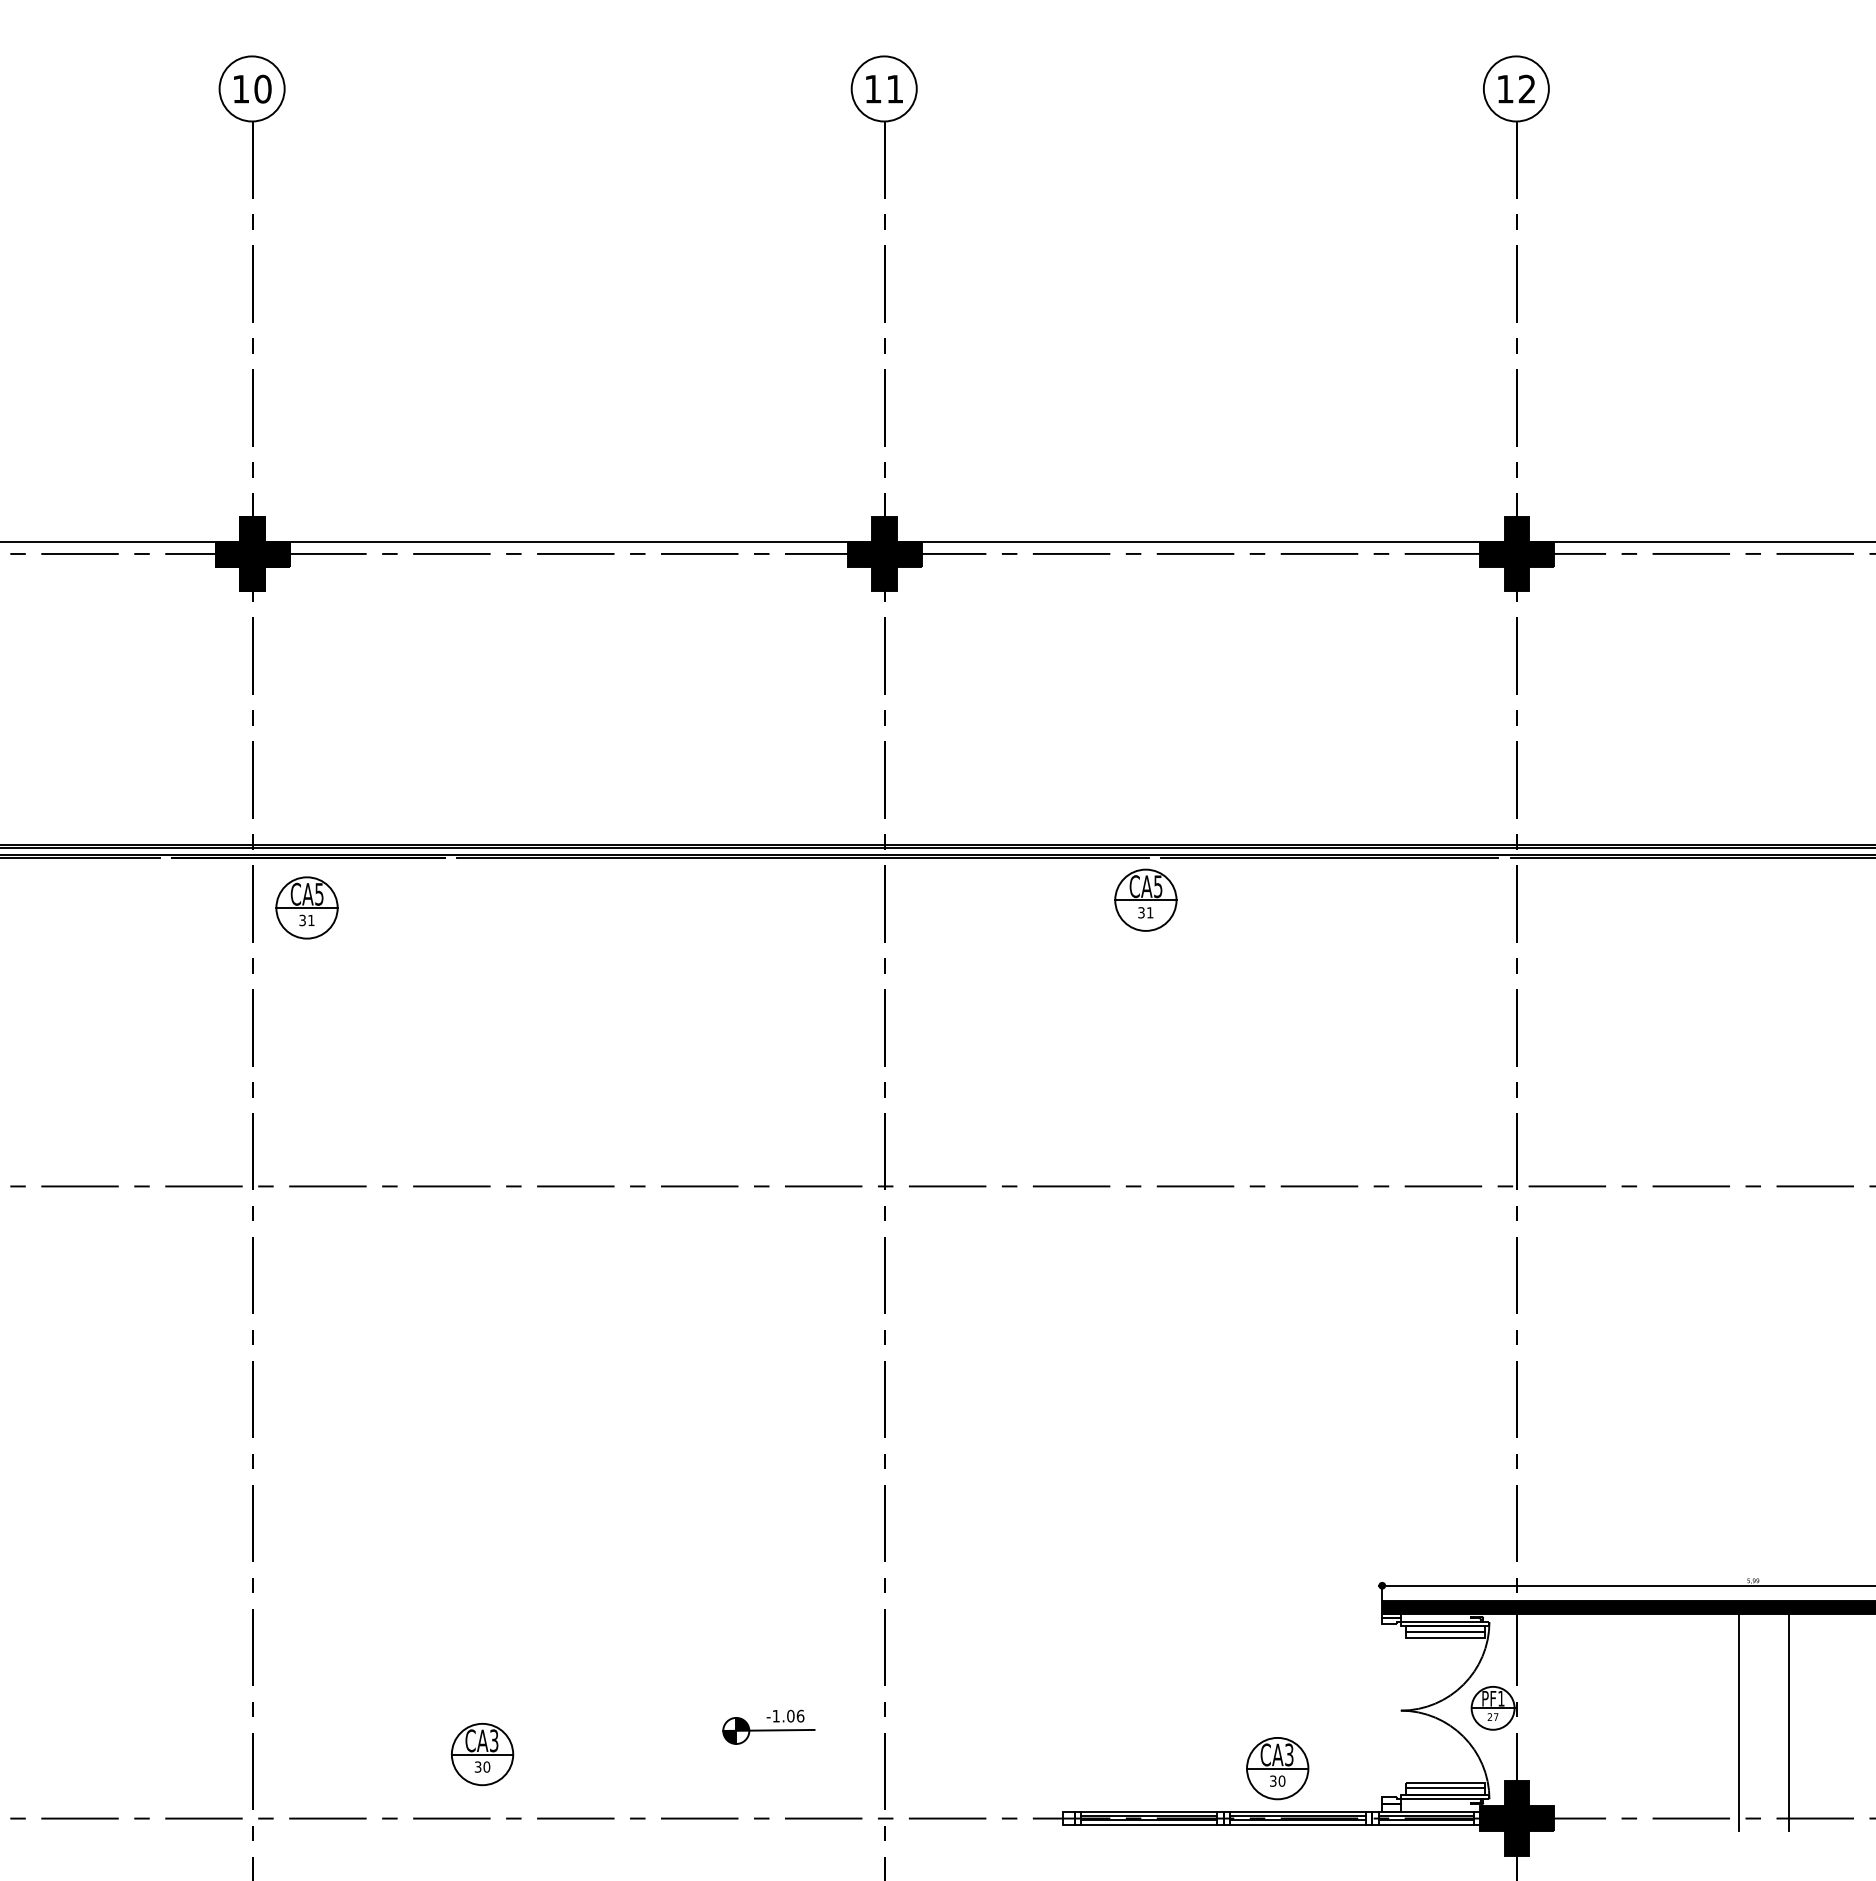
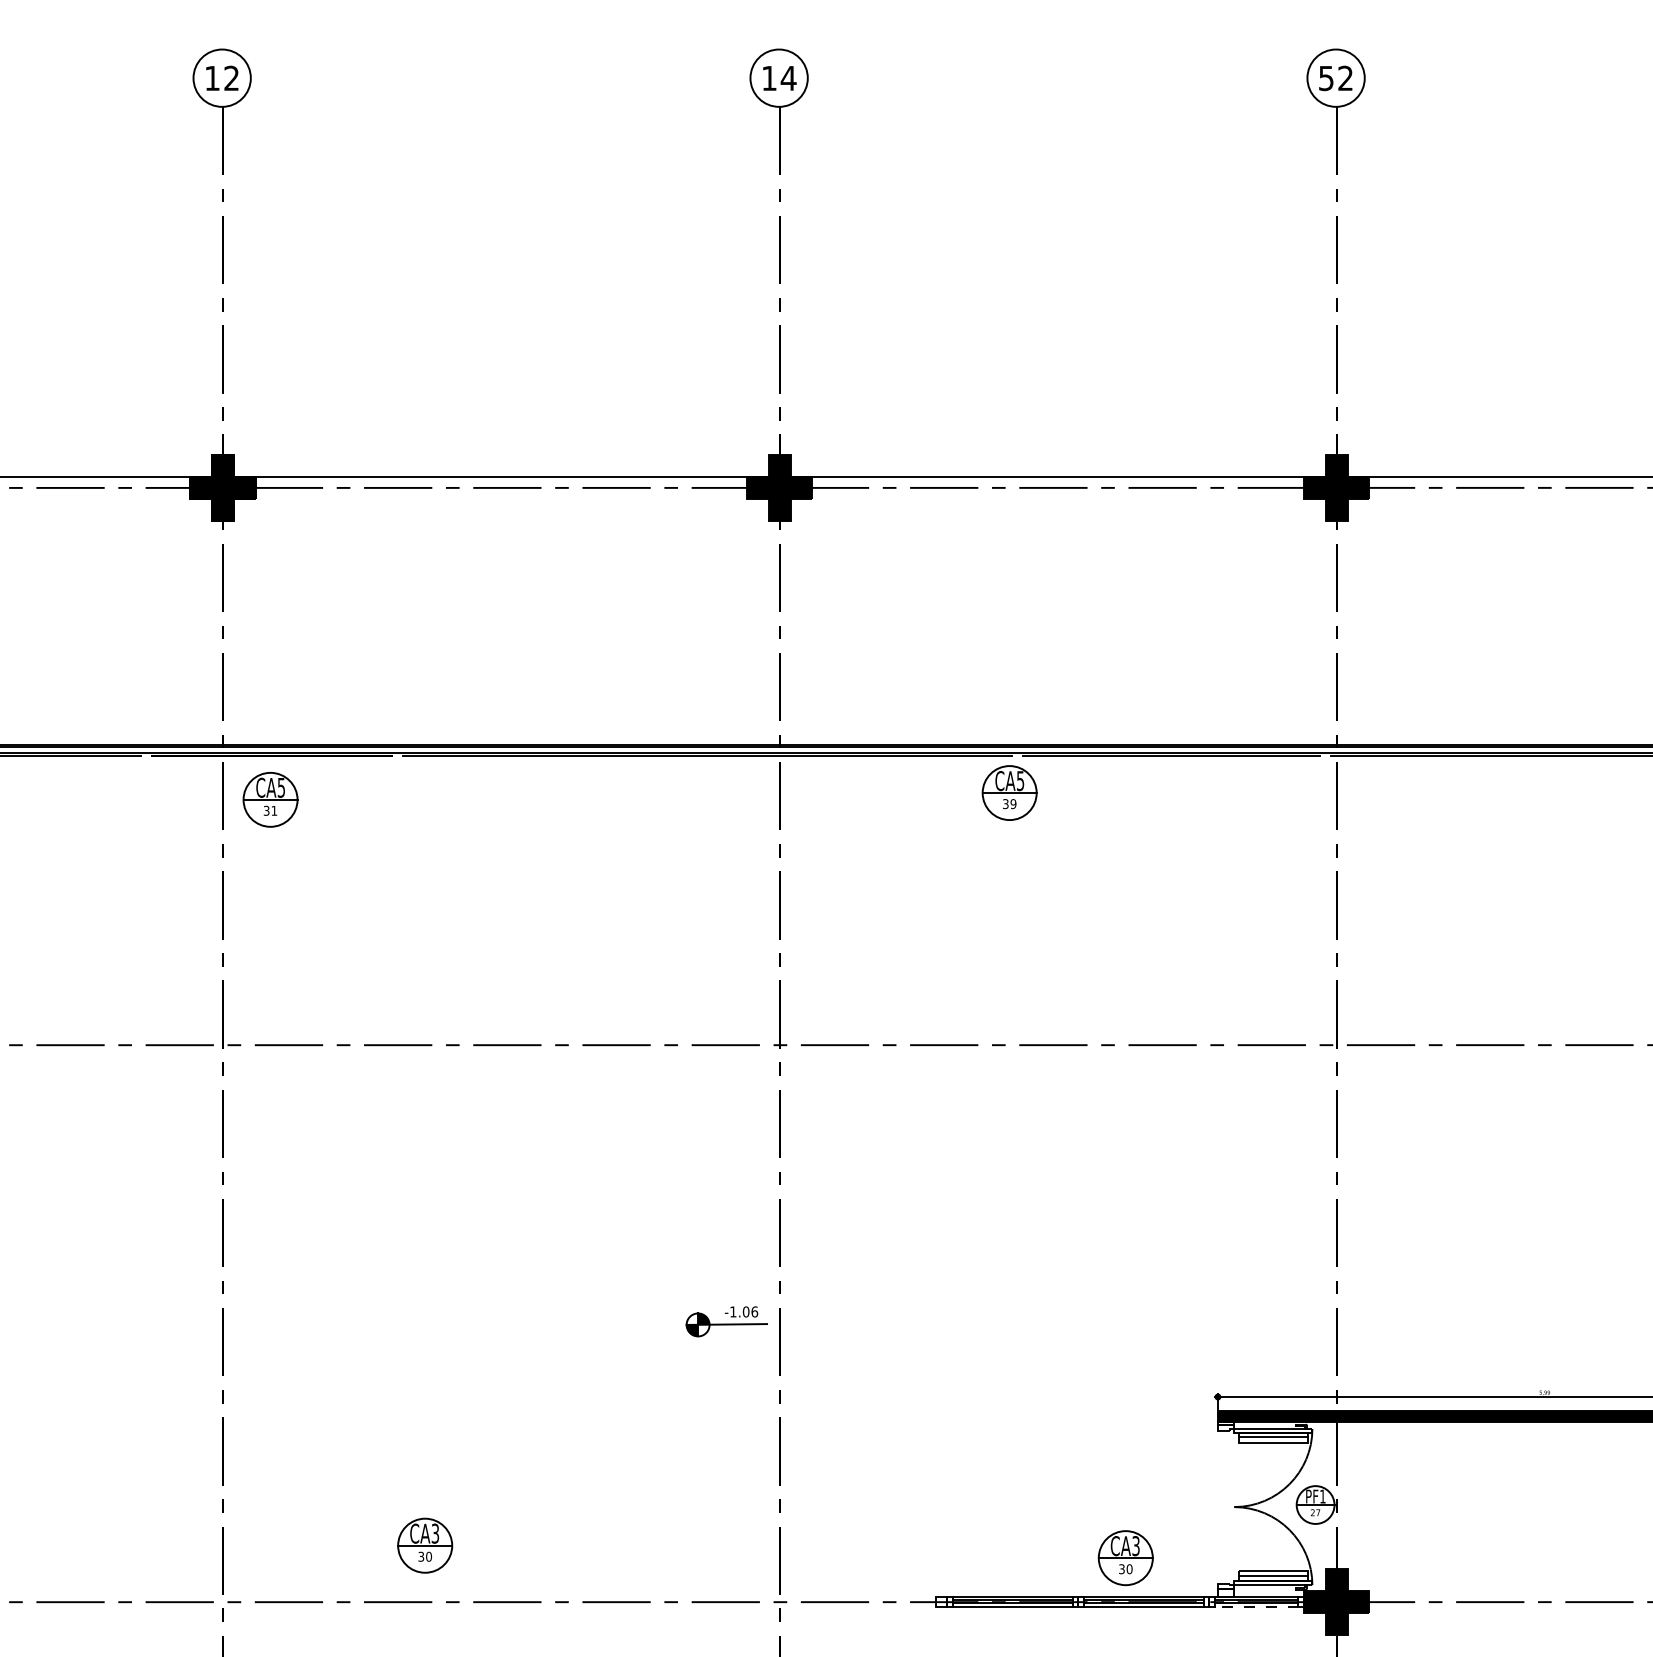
text: (262, 88) -> (231, 77), 10 -> 12
text: (895, 89) -> (789, 78), 11 -> 14
text: (1505, 89) -> (1326, 78), 12 -> 52
text: (1149, 912) -> (1012, 803), 31 -> 39
line: (1738, 1721) -> (1531, 1516), removed
line: (1788, 1721) -> (1575, 1516), removed
part: (768, 1726) -> (726, 1321), moved
line: (1426, 1824) -> (1256, 1607), solid -> dashed

